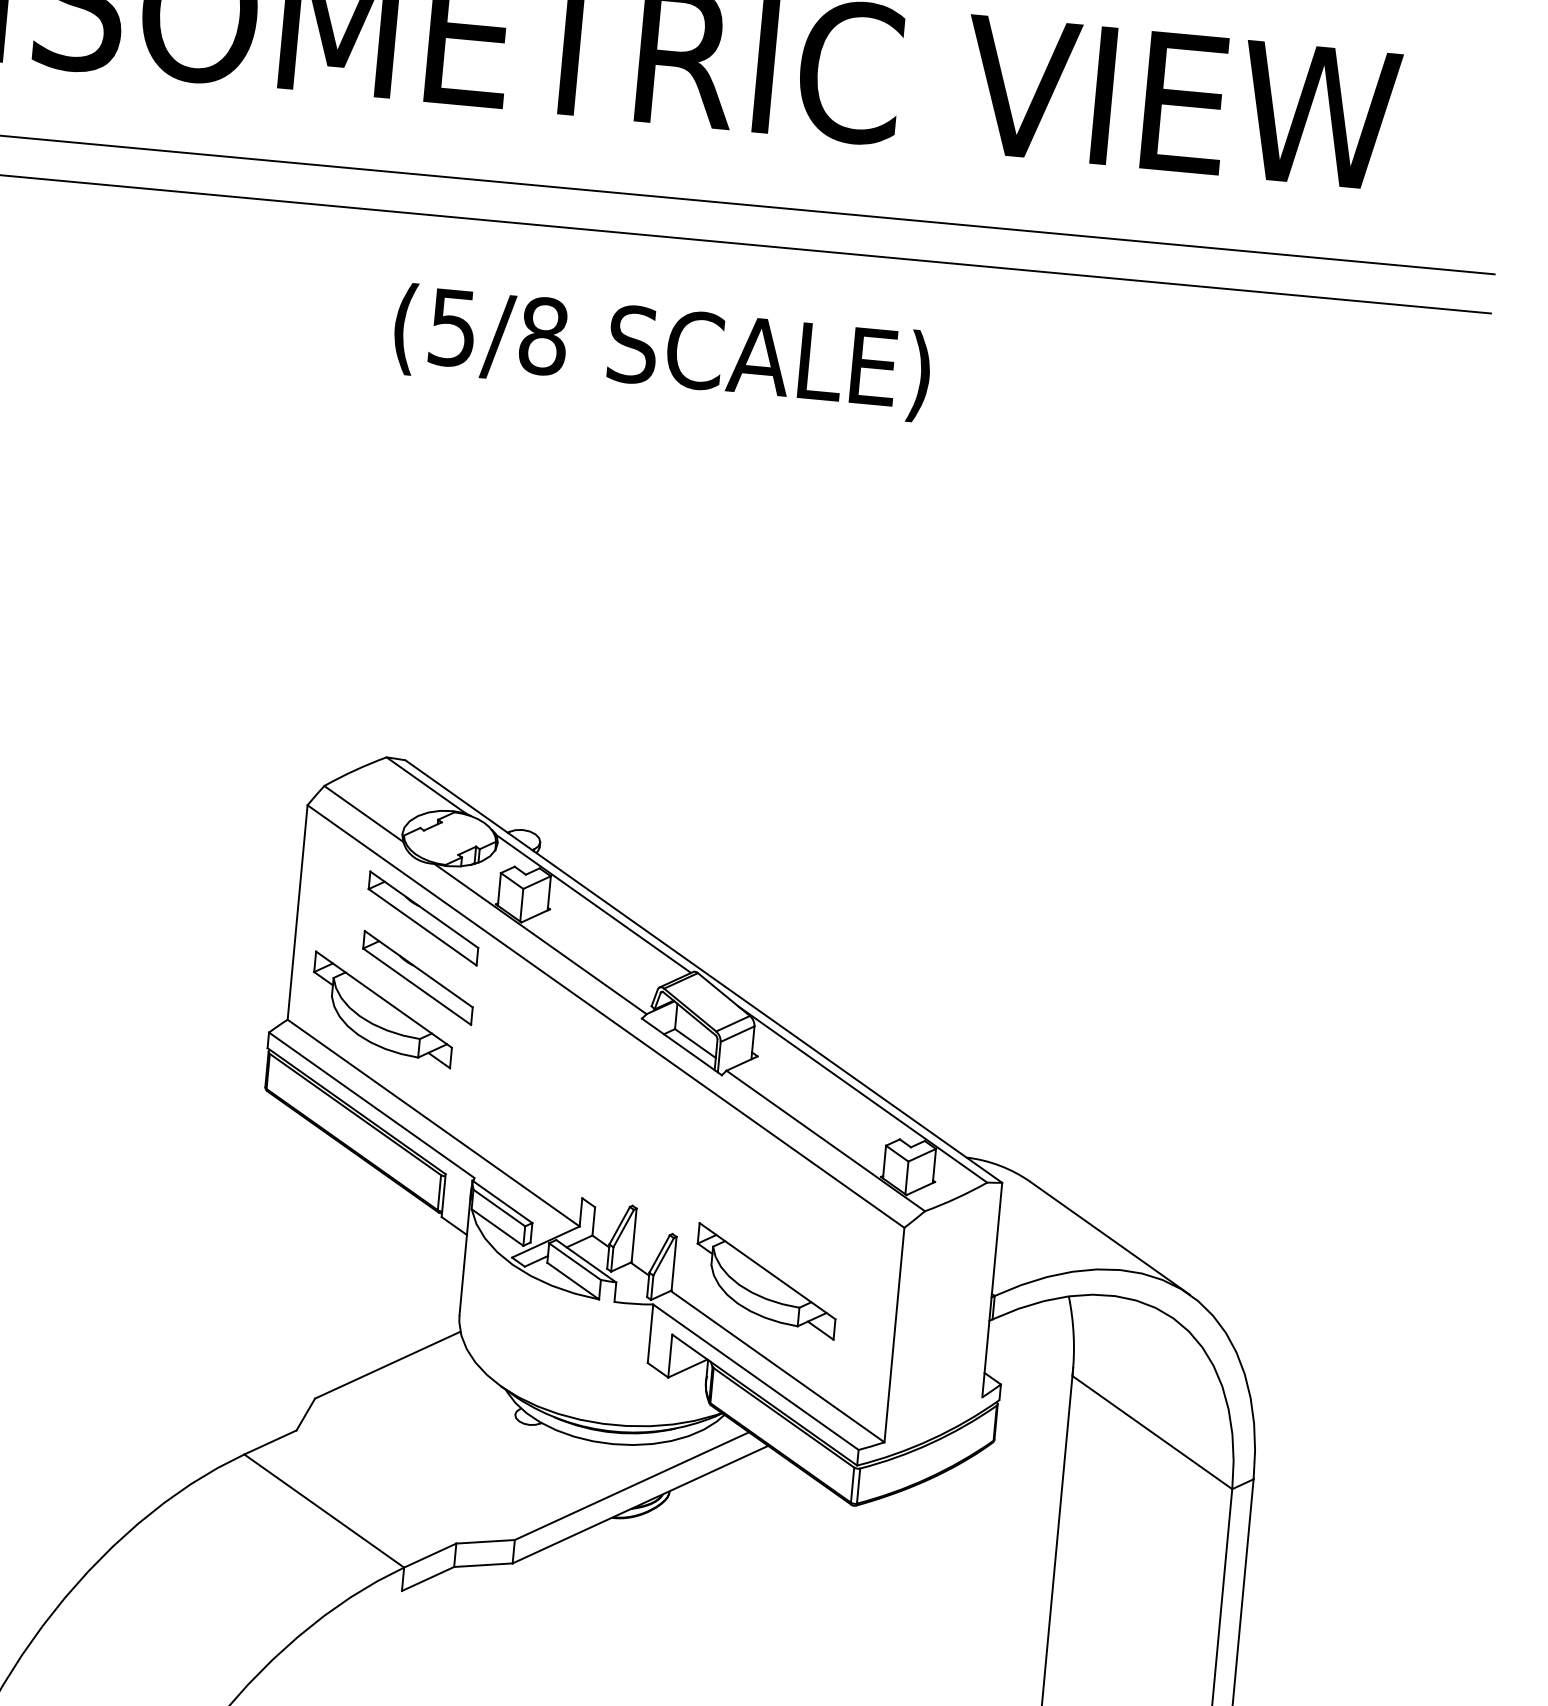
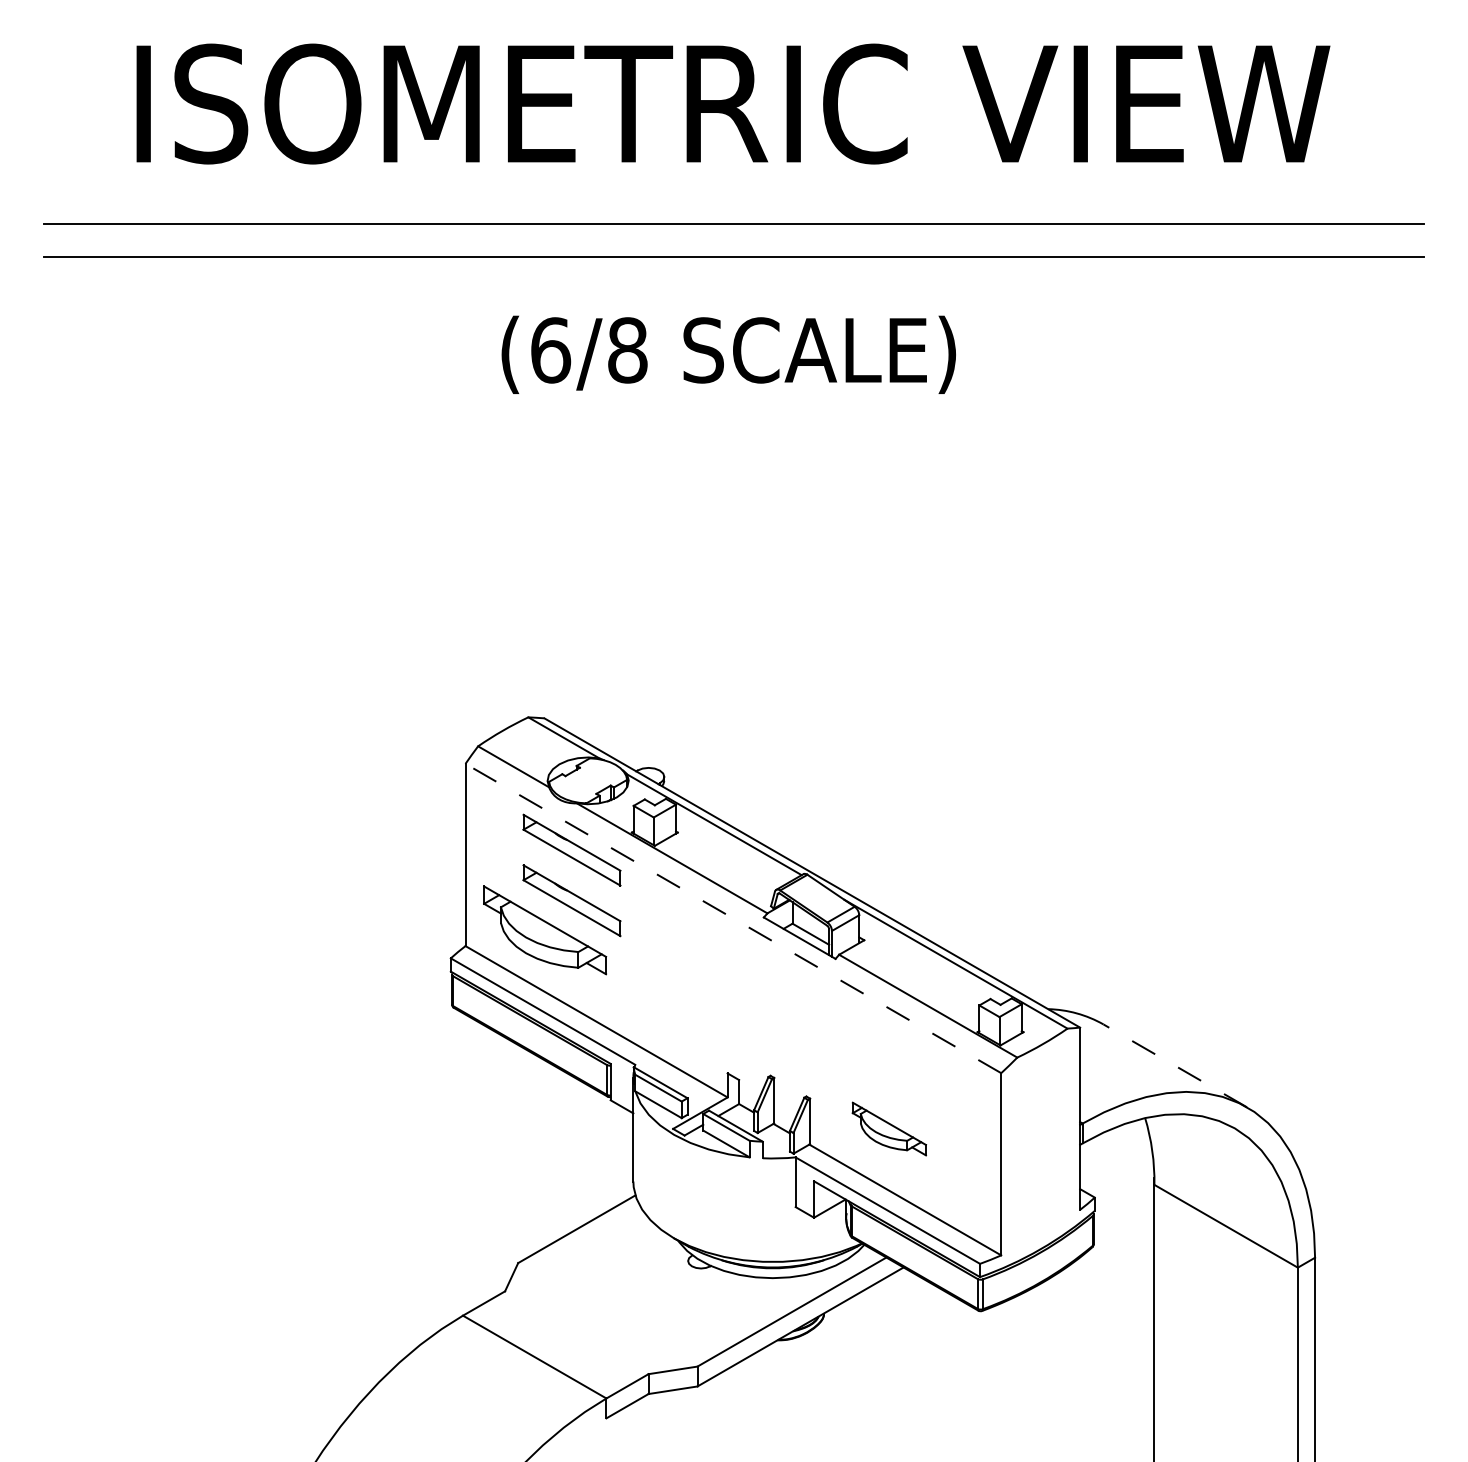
text: (453, 328) -> (551, 350), (5/8 -> (6/8
line: (604, 1016) -> (732, 918), solid -> dashed
line: (1110, 1237) -> (1175, 1065), solid -> dashed
part: (766, 1280) -> (889, 1128), size x0.6

